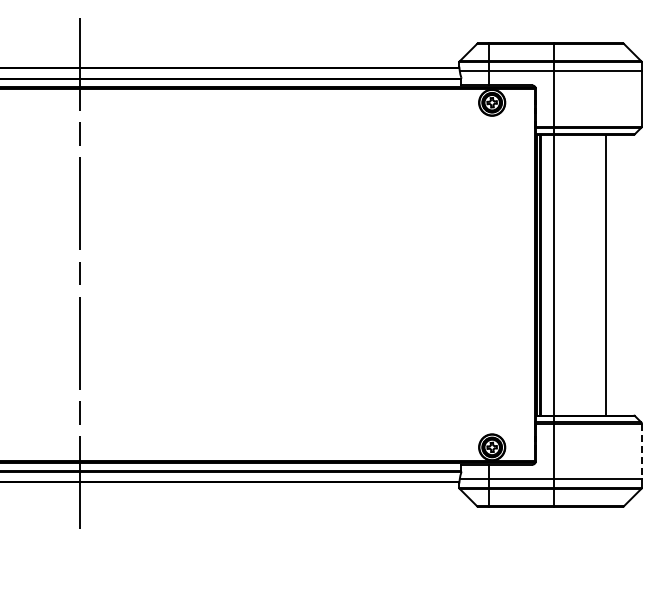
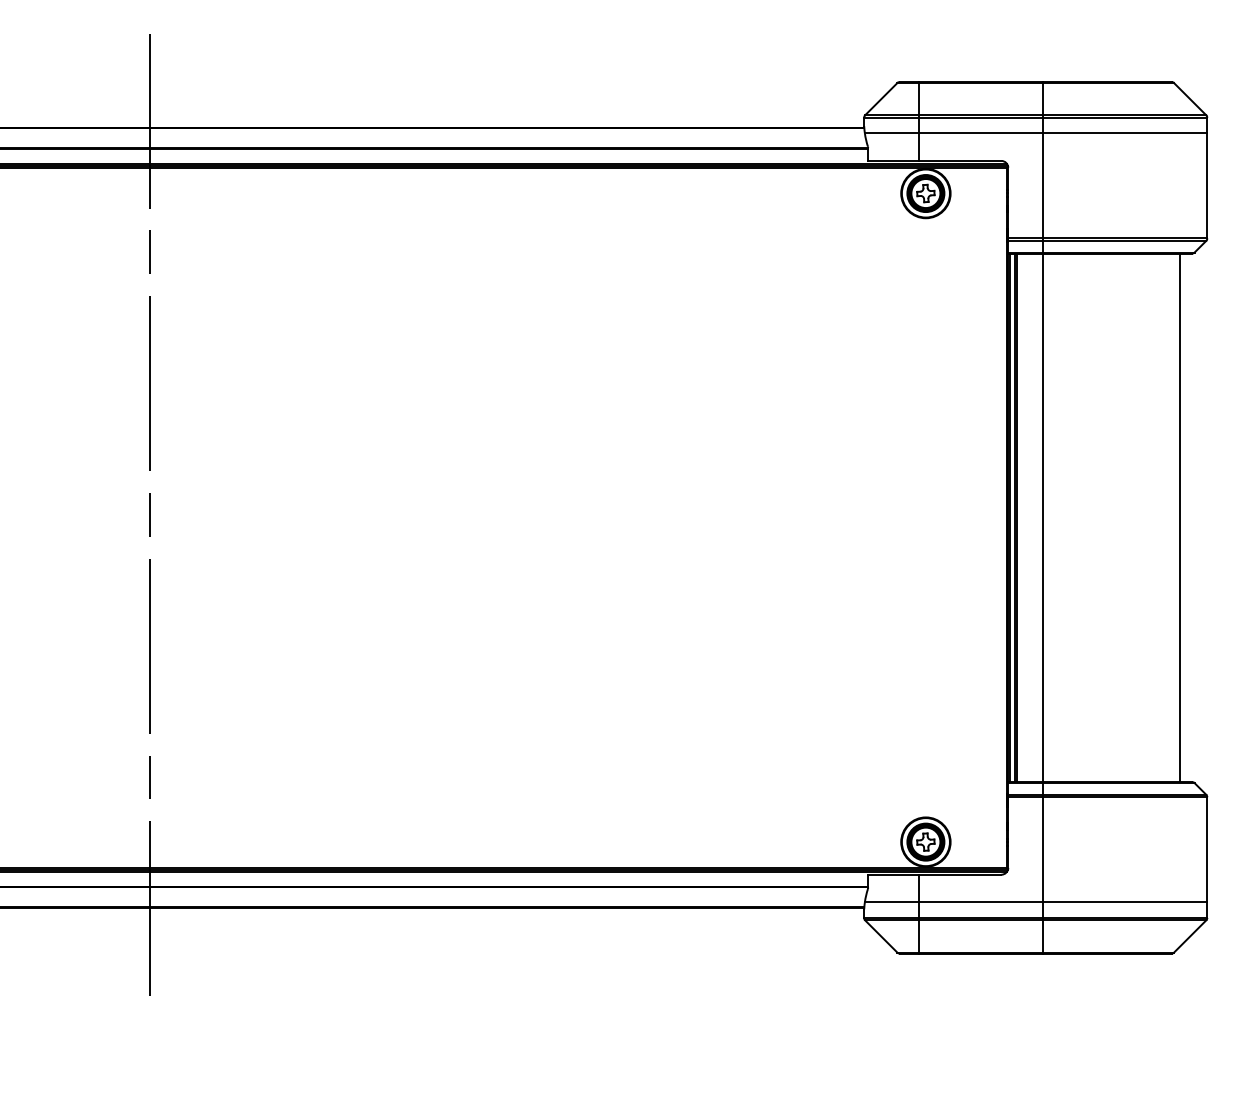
line: (606, 274) -> (1180, 516), moved
line: (641, 451) -> (1206, 849), dashed -> solid

